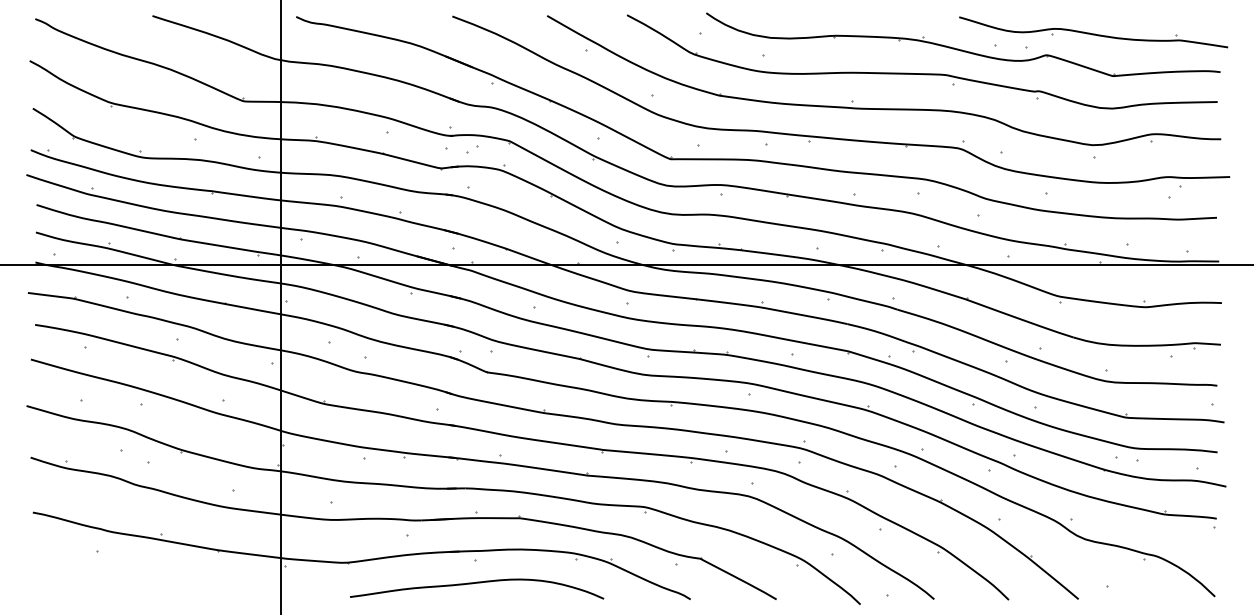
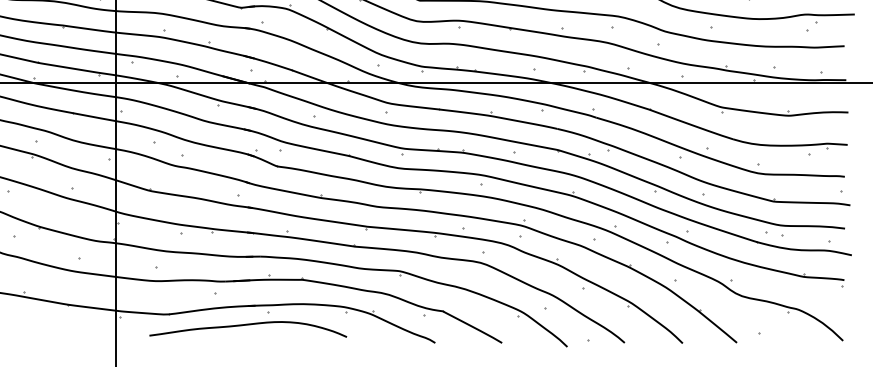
curve: (477, 583) -> (248, 325), moved

